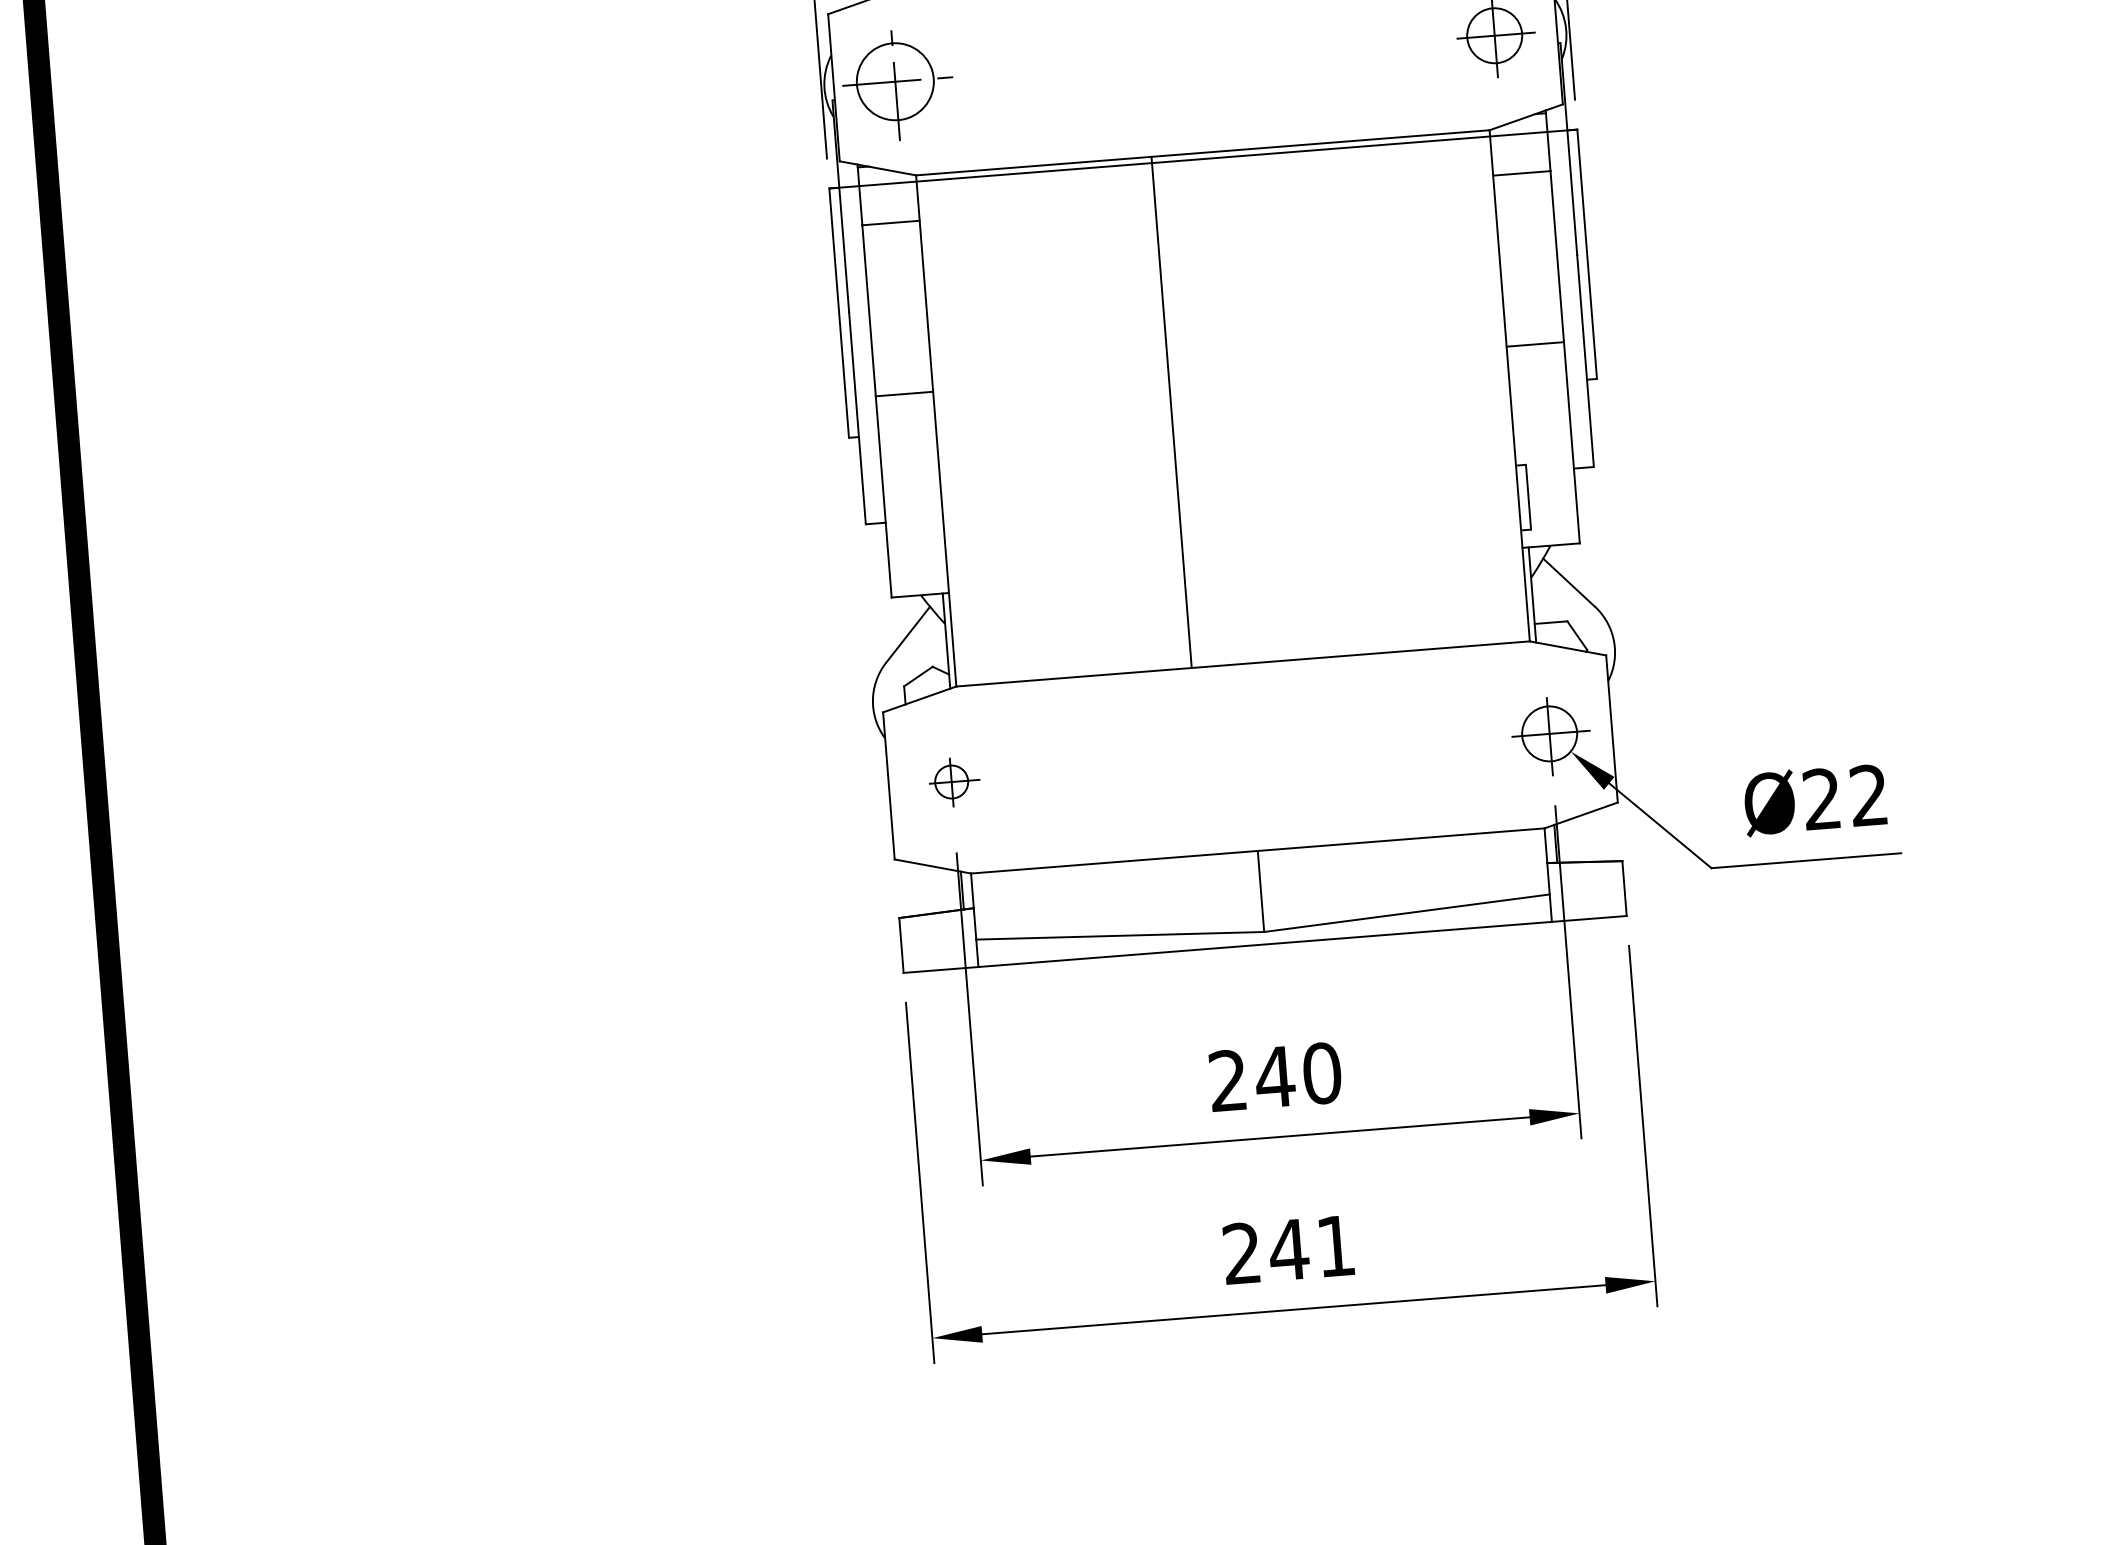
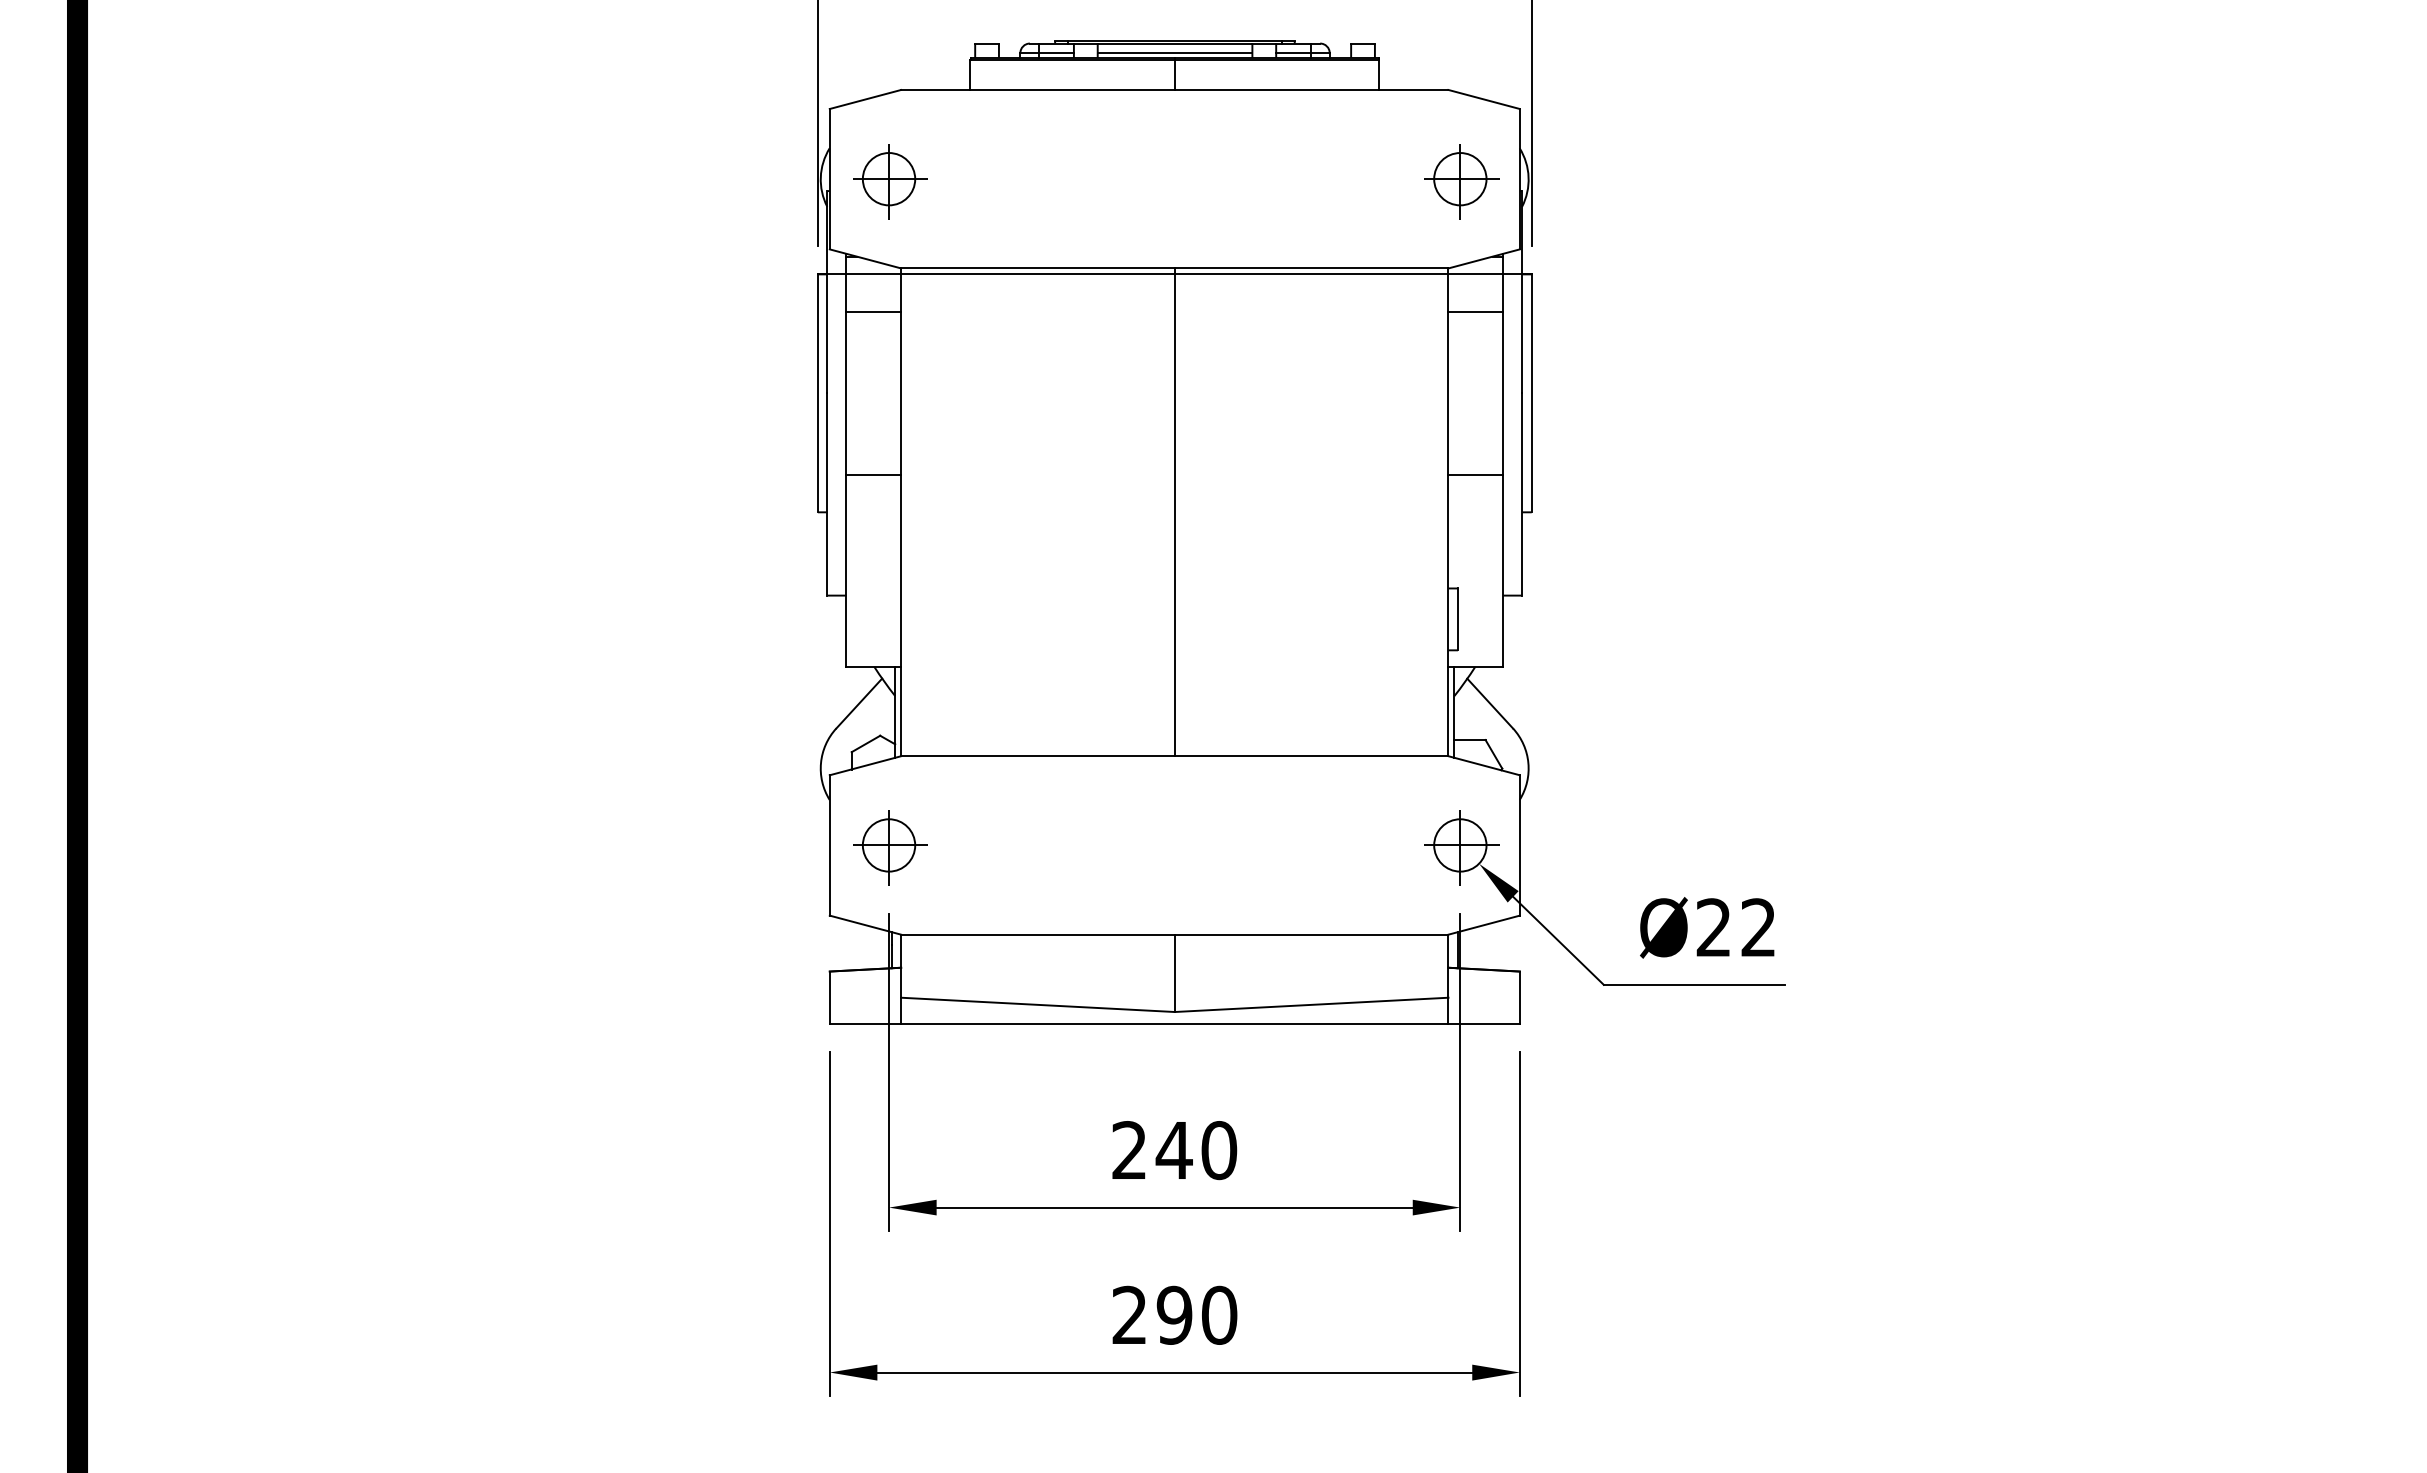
part: (897, 85) -> (890, 181), size x0.71
line: (1171, 412) -> (1174, 512), moved
part: (952, 783) -> (890, 847), size x1.67
text: (1311, 1247) -> (1196, 1314), 241 -> 290

